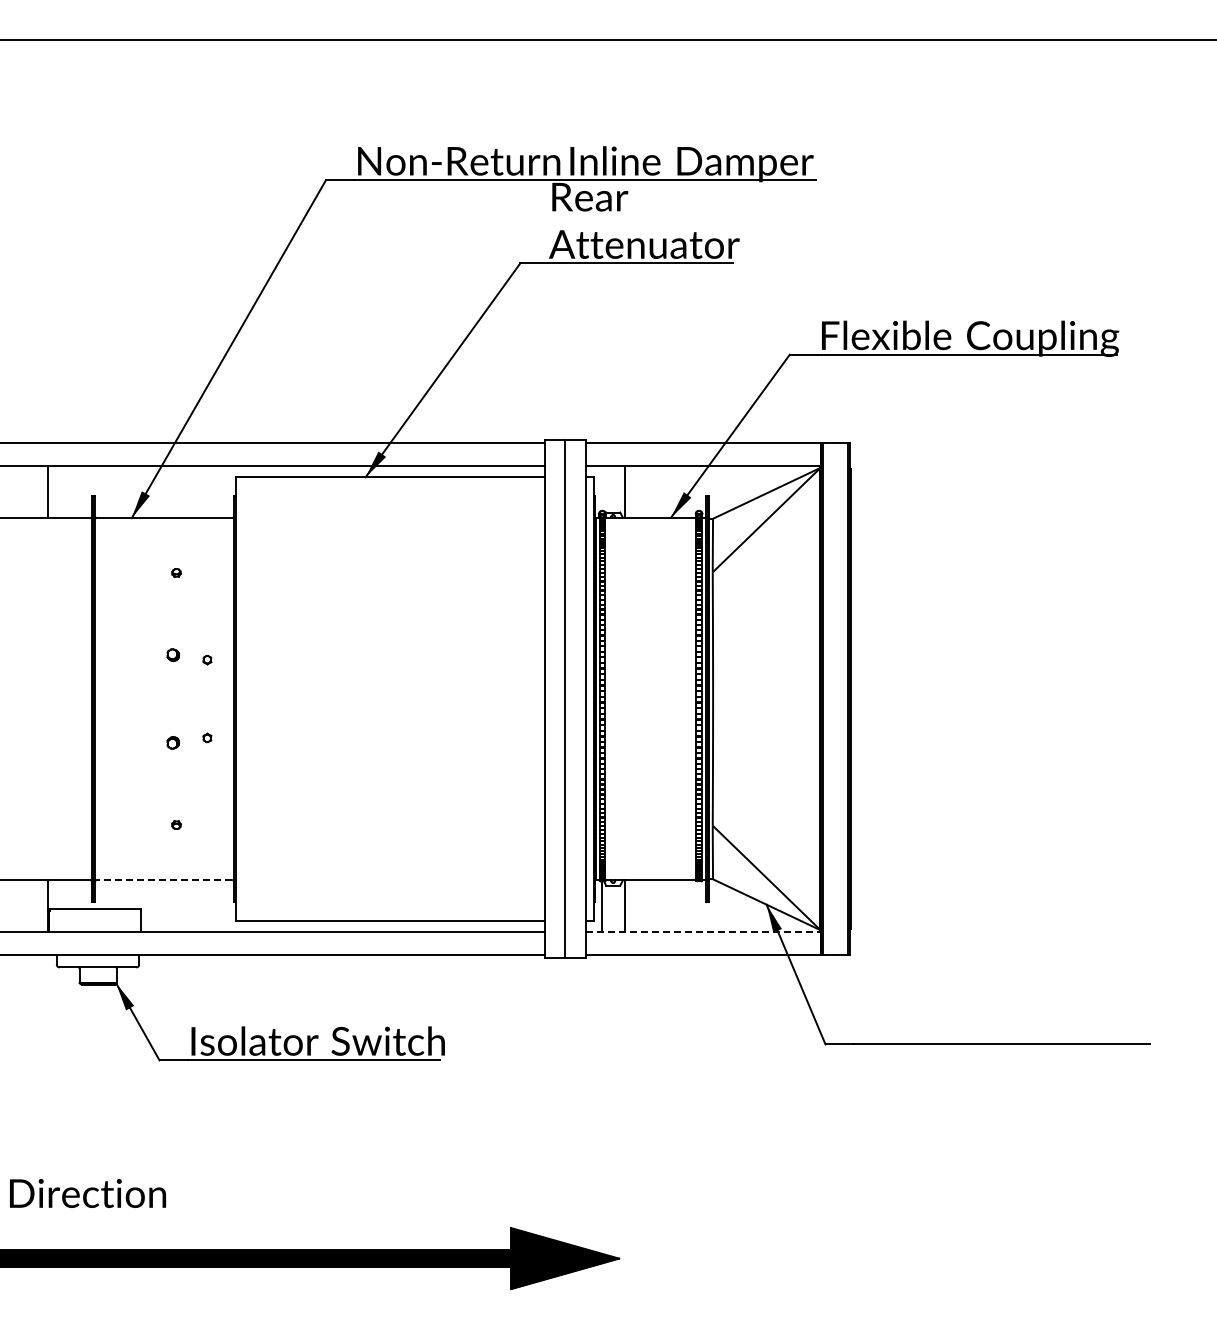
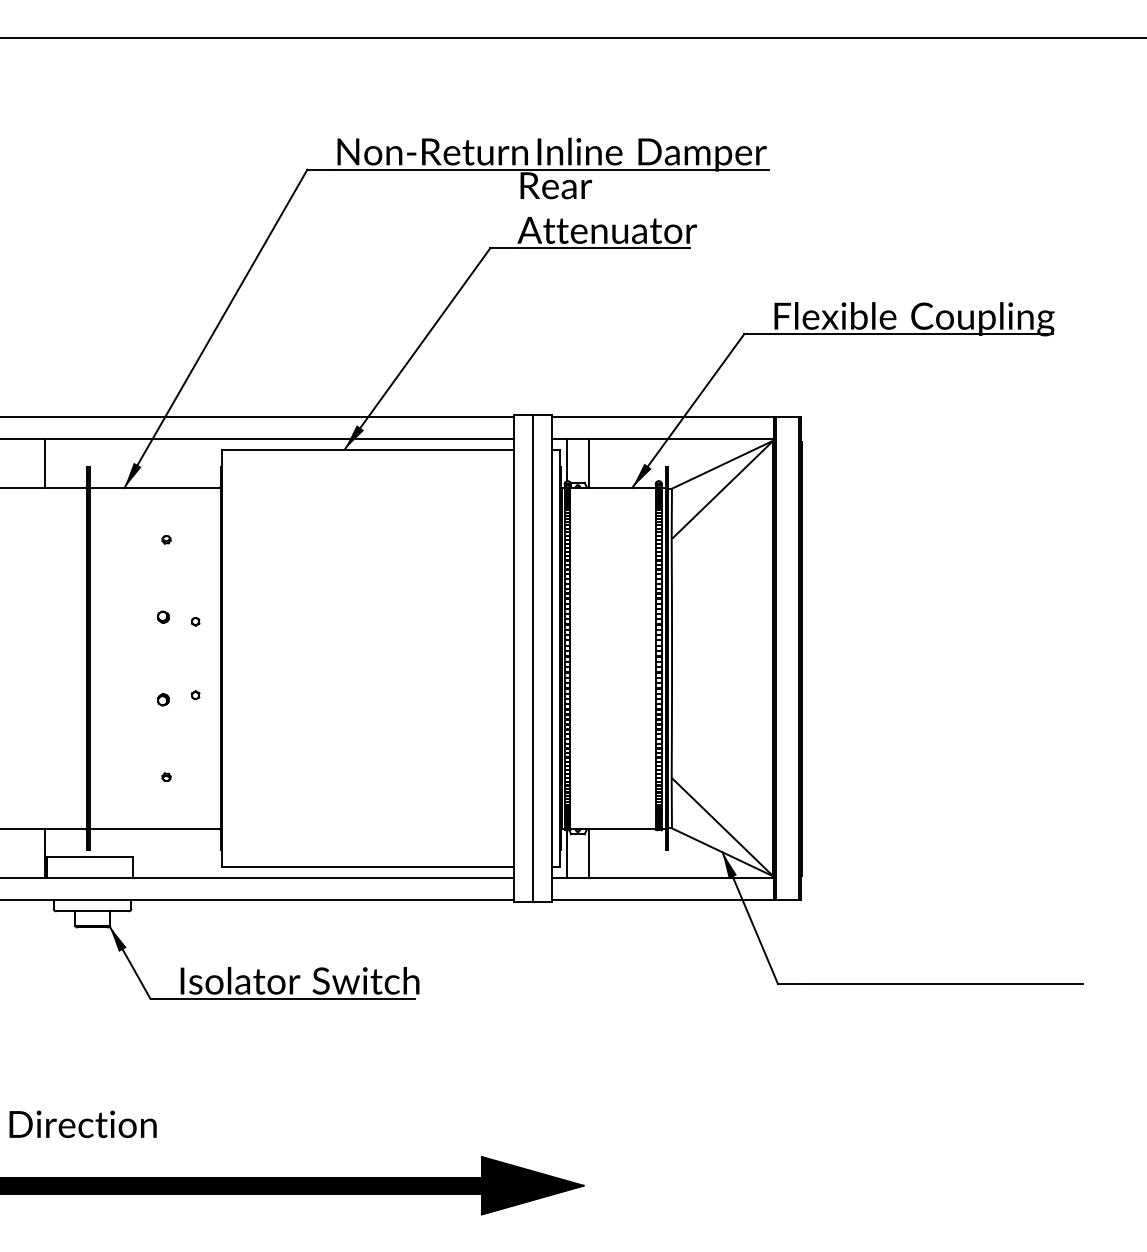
line: (601, 487) -> (566, 459), added
line: (164, 879) -> (155, 828), dashed -> solid
line: (703, 932) -> (662, 878), dashed -> solid

